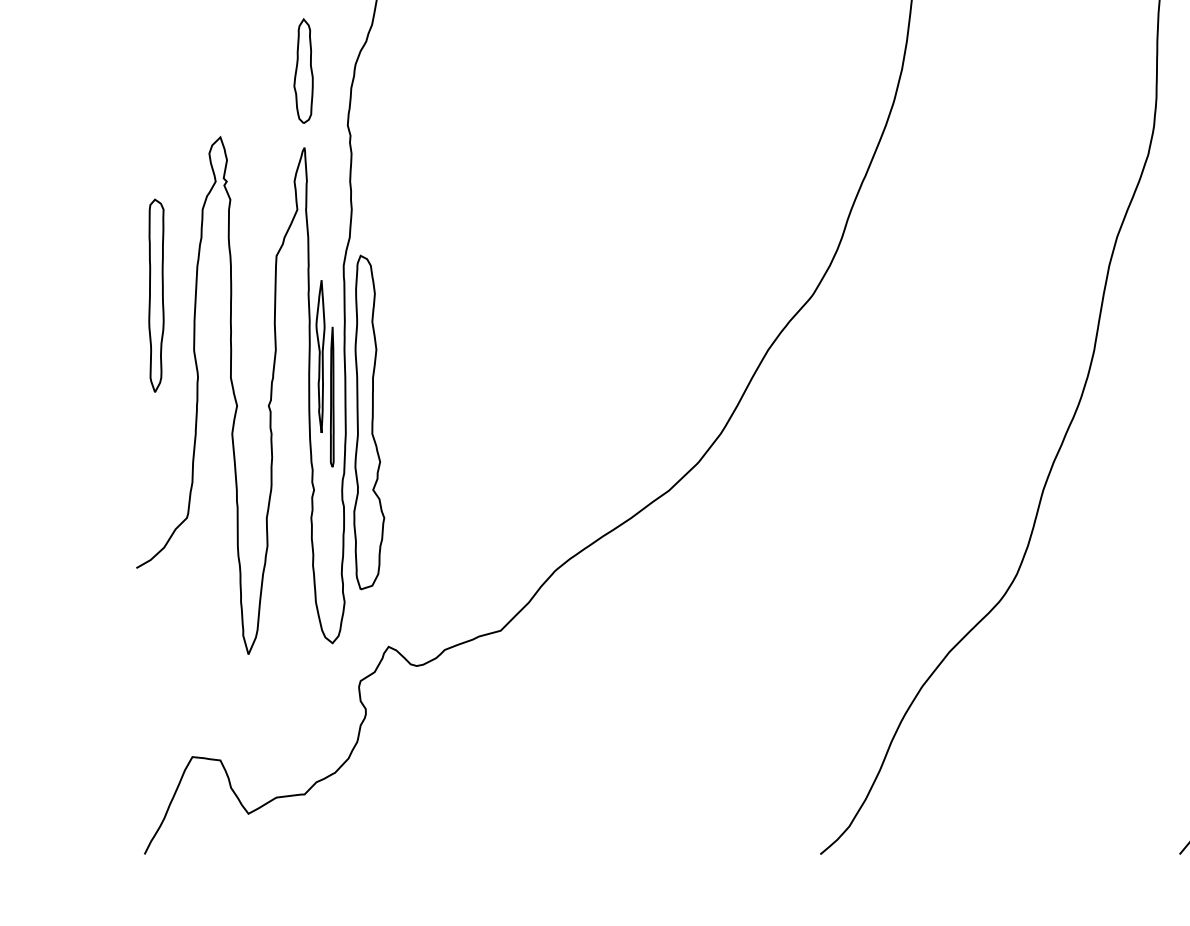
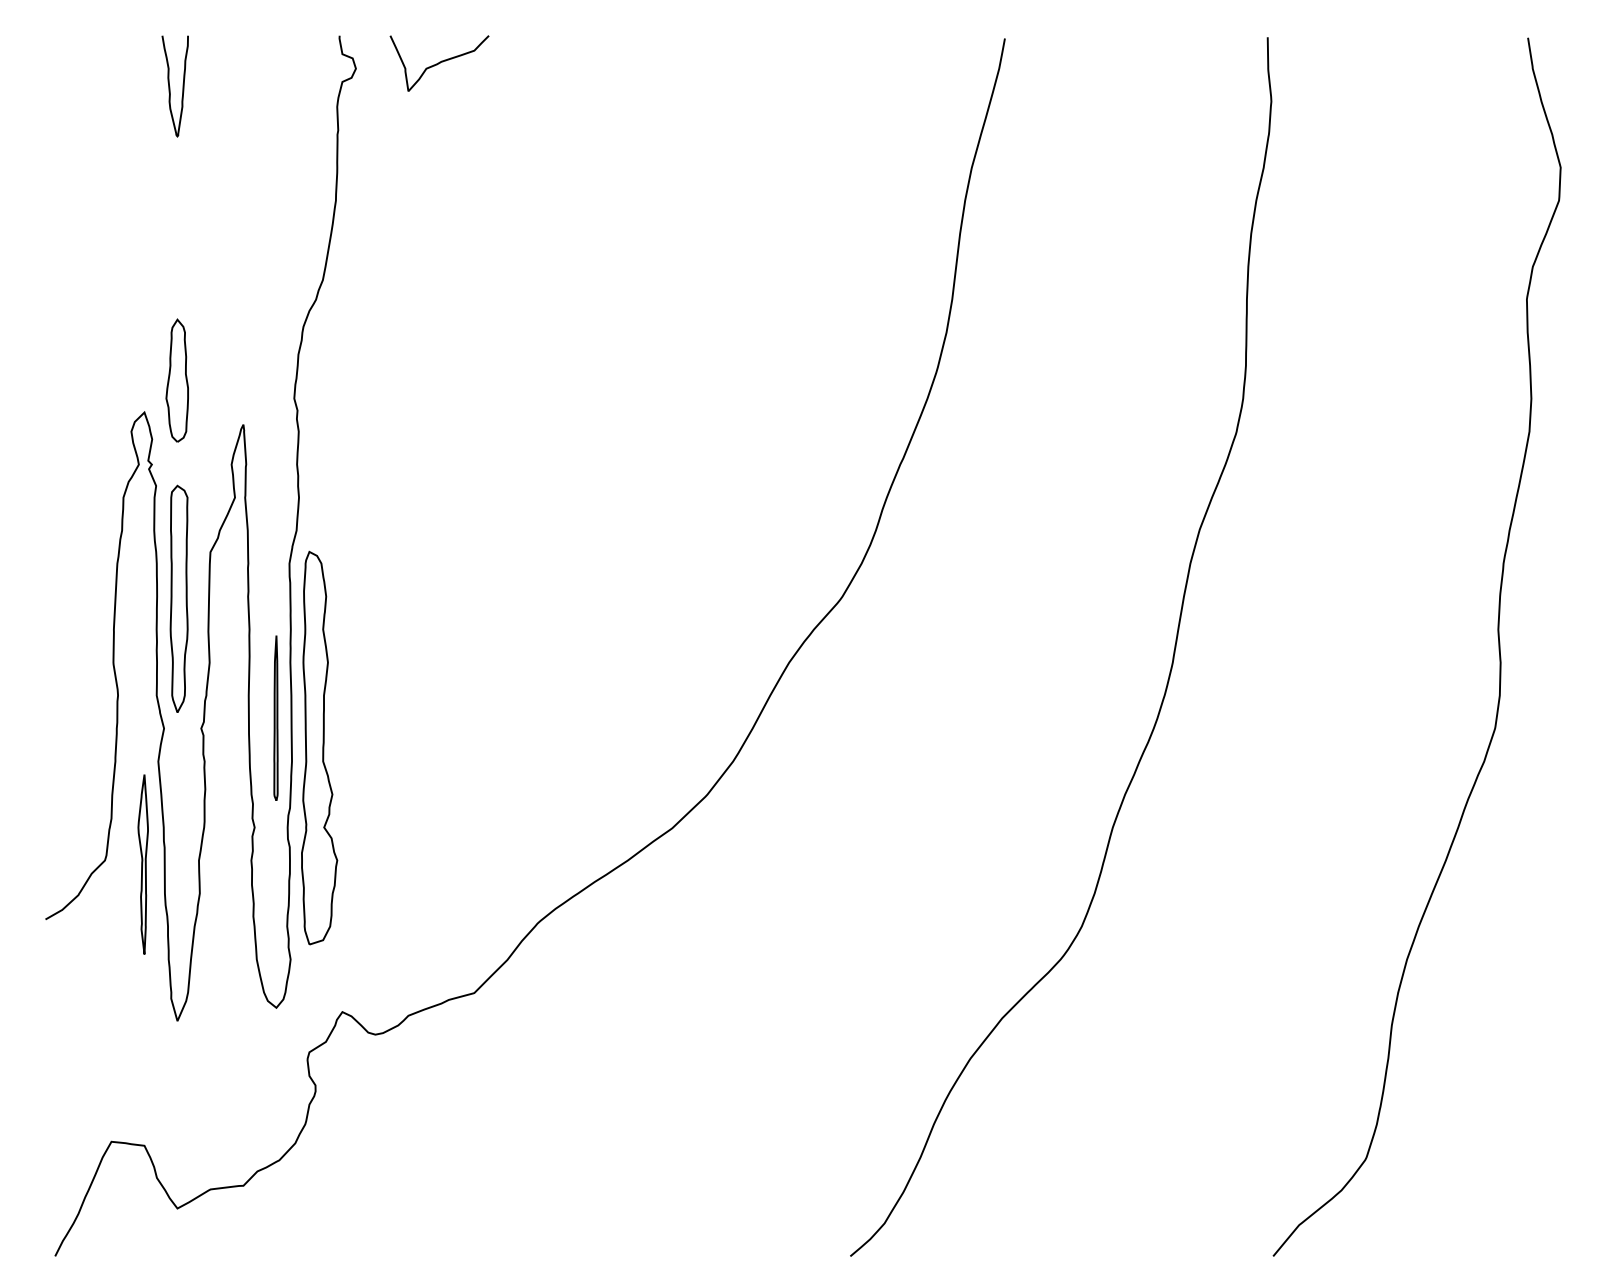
part: (302, 71) -> (176, 380), moved
part: (155, 295) -> (178, 598), moved
part: (319, 356) -> (142, 864), moved

